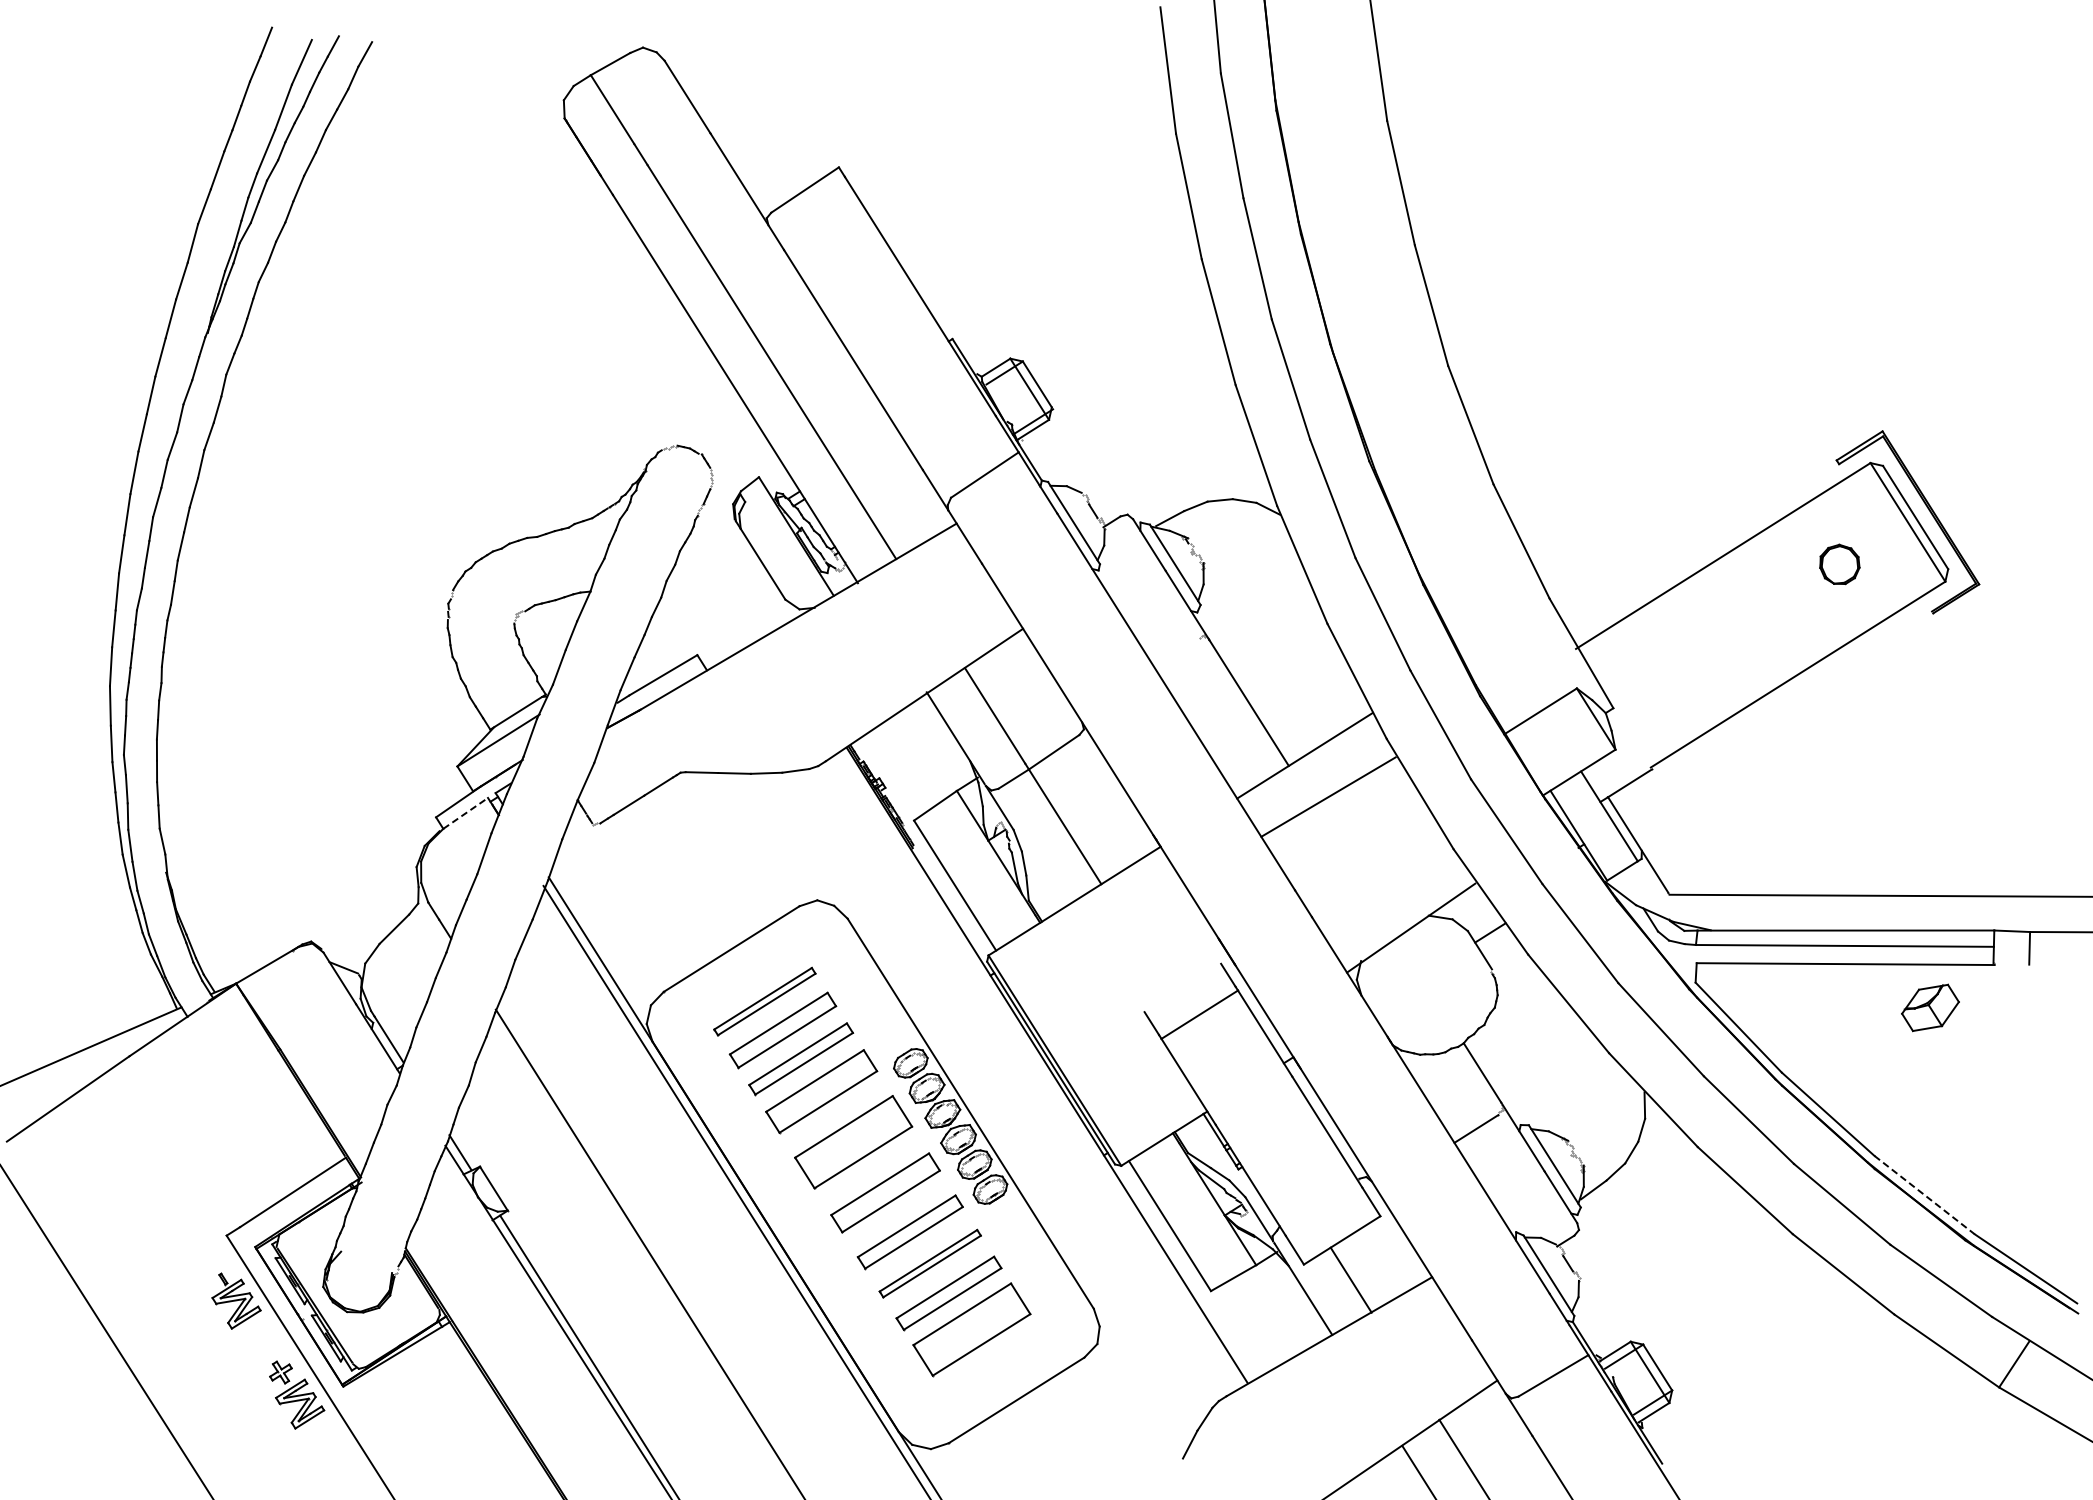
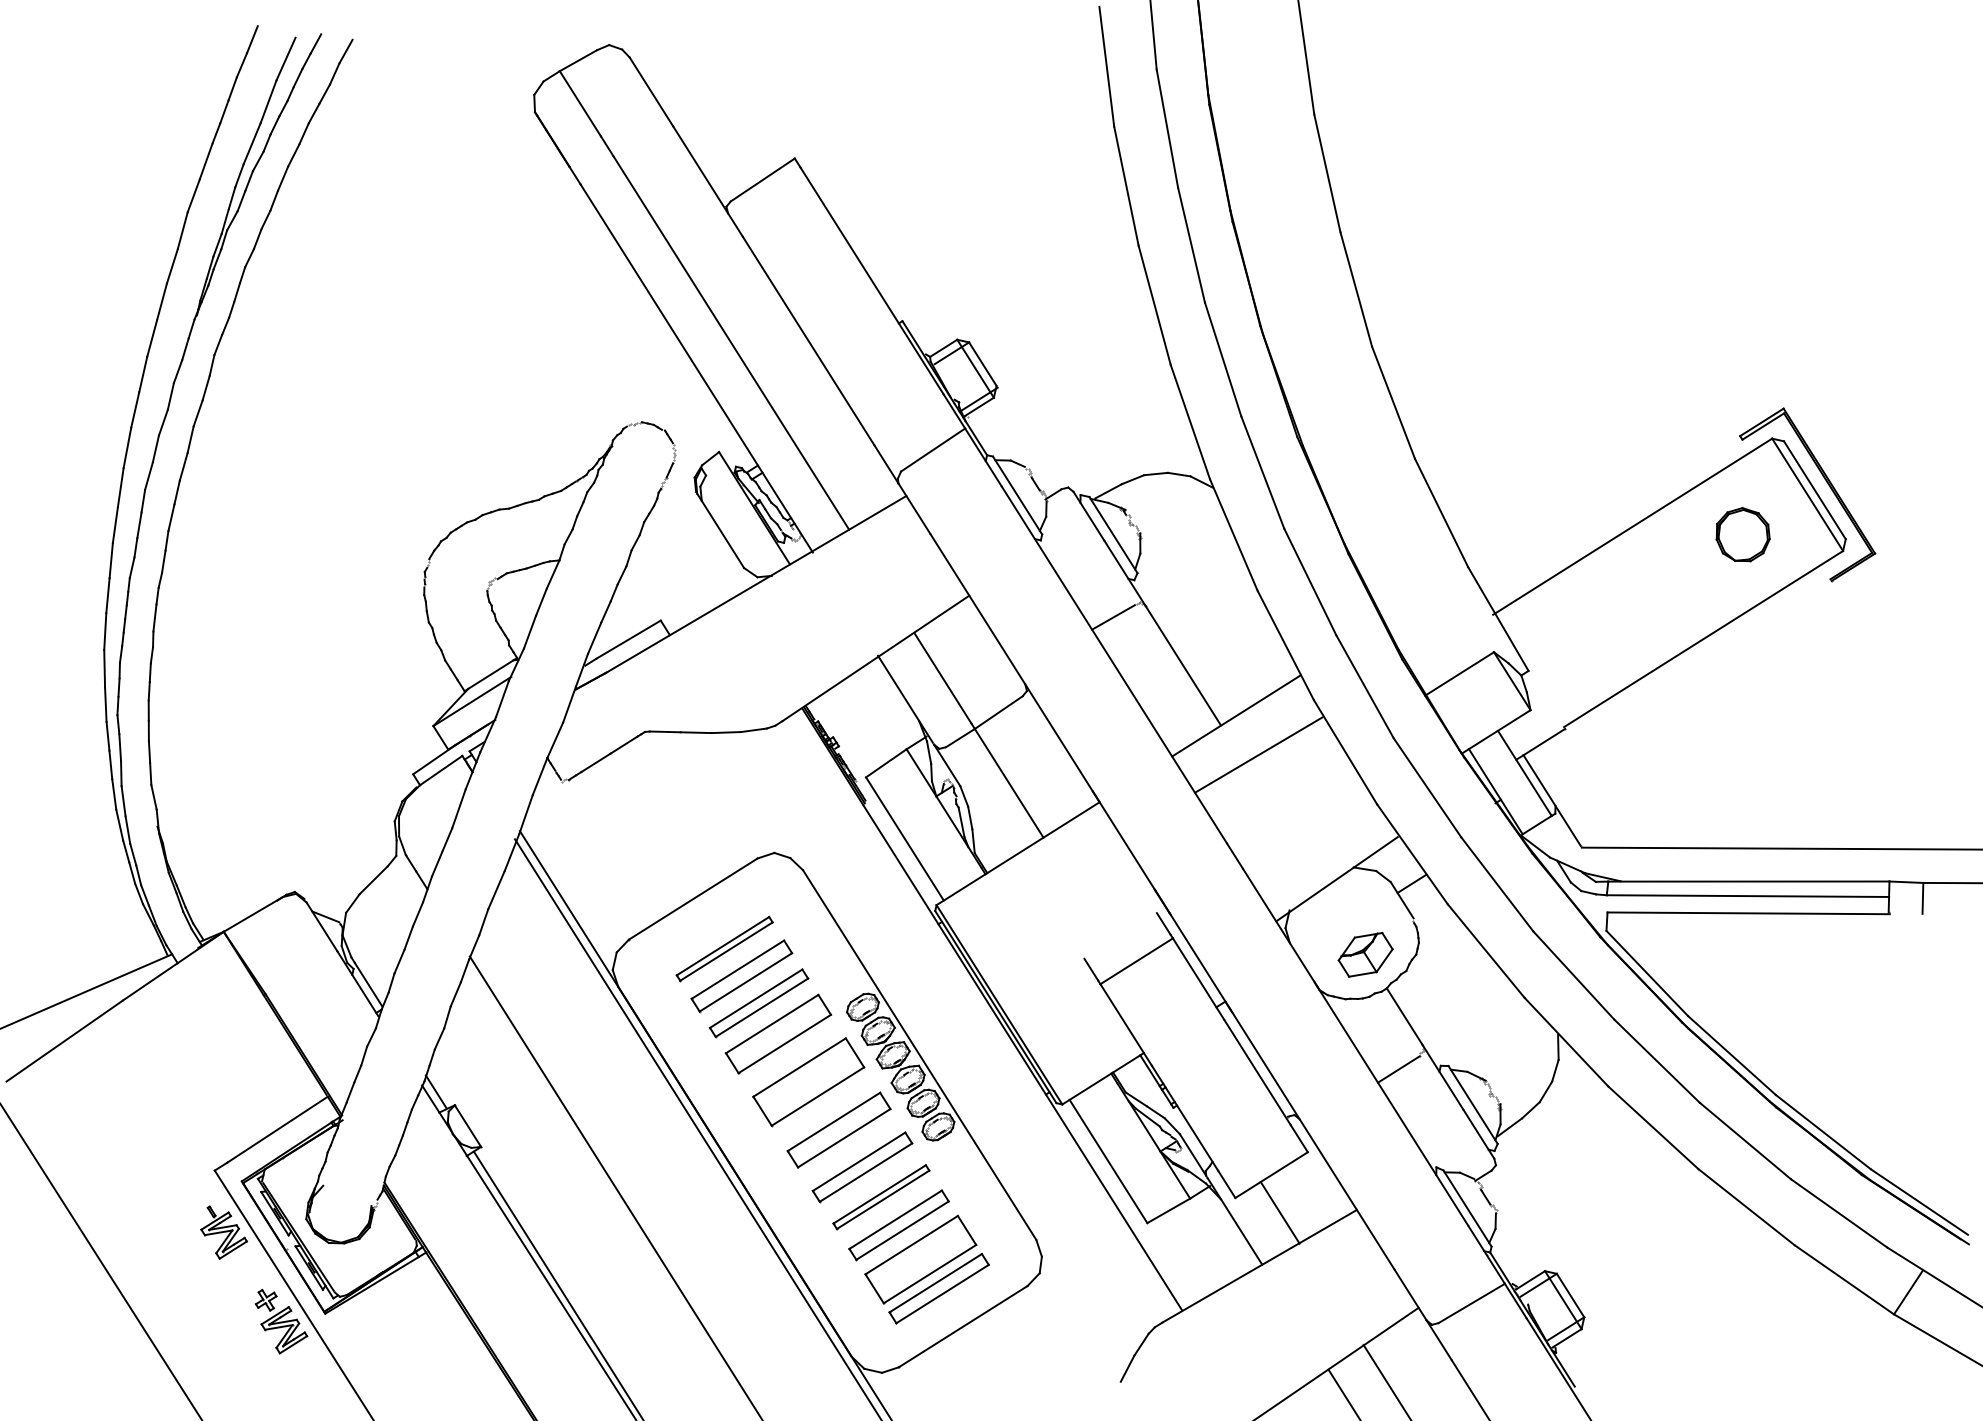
part: (1839, 564) -> (1742, 534), size x1.43
line: (1174, 651) -> (1112, 617), added
line: (466, 813) -> (442, 770), dashed -> solid
part: (1930, 1007) -> (1365, 954), moved
line: (1924, 1195) -> (1823, 1132), dashed -> solid
part: (990, 1360) -> (938, 1288), added

